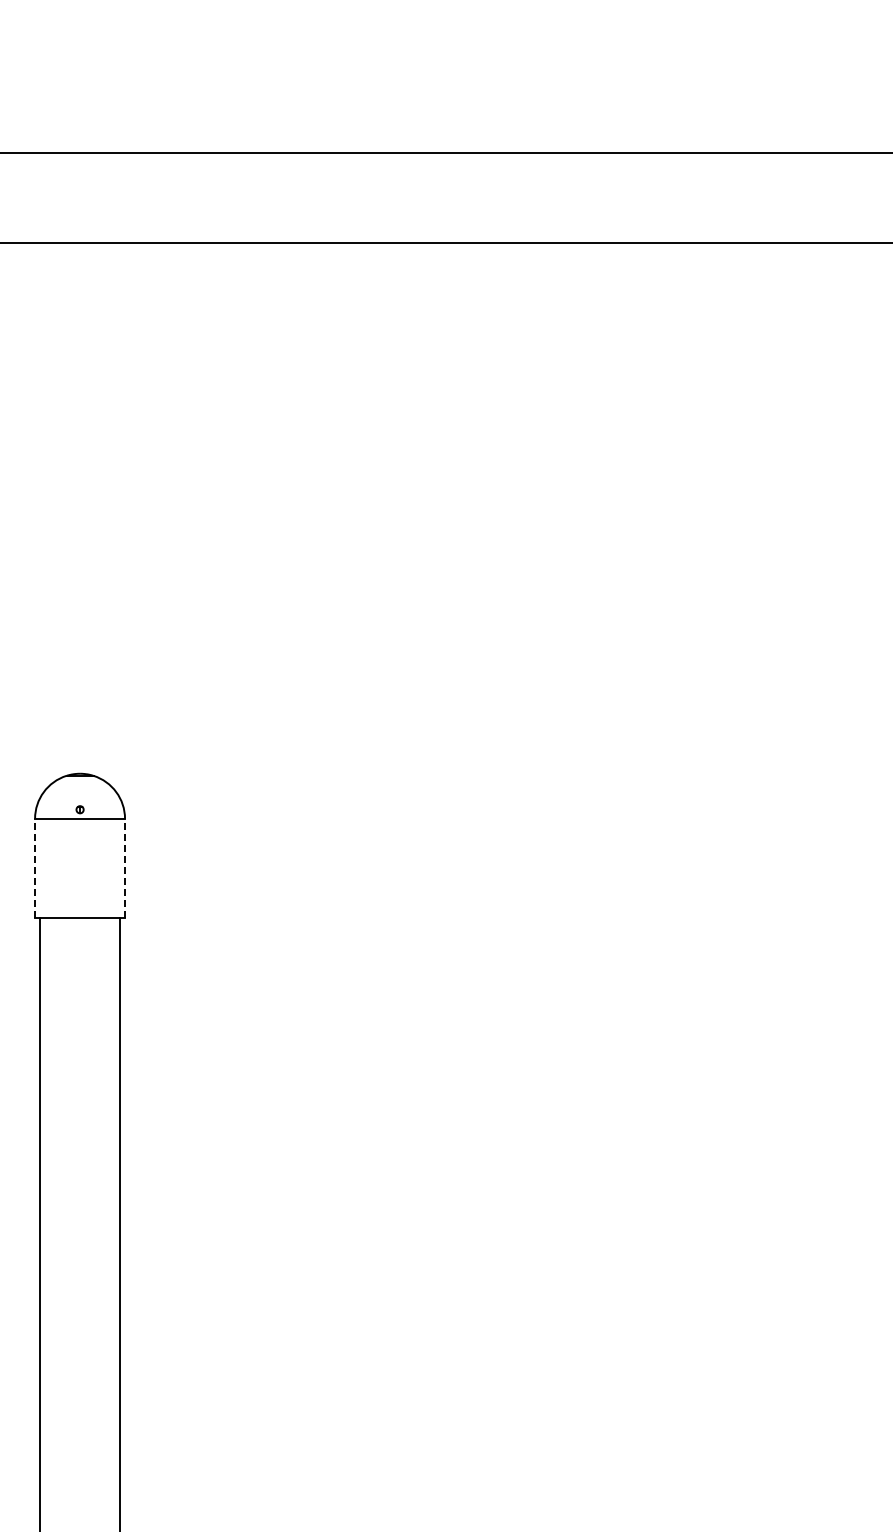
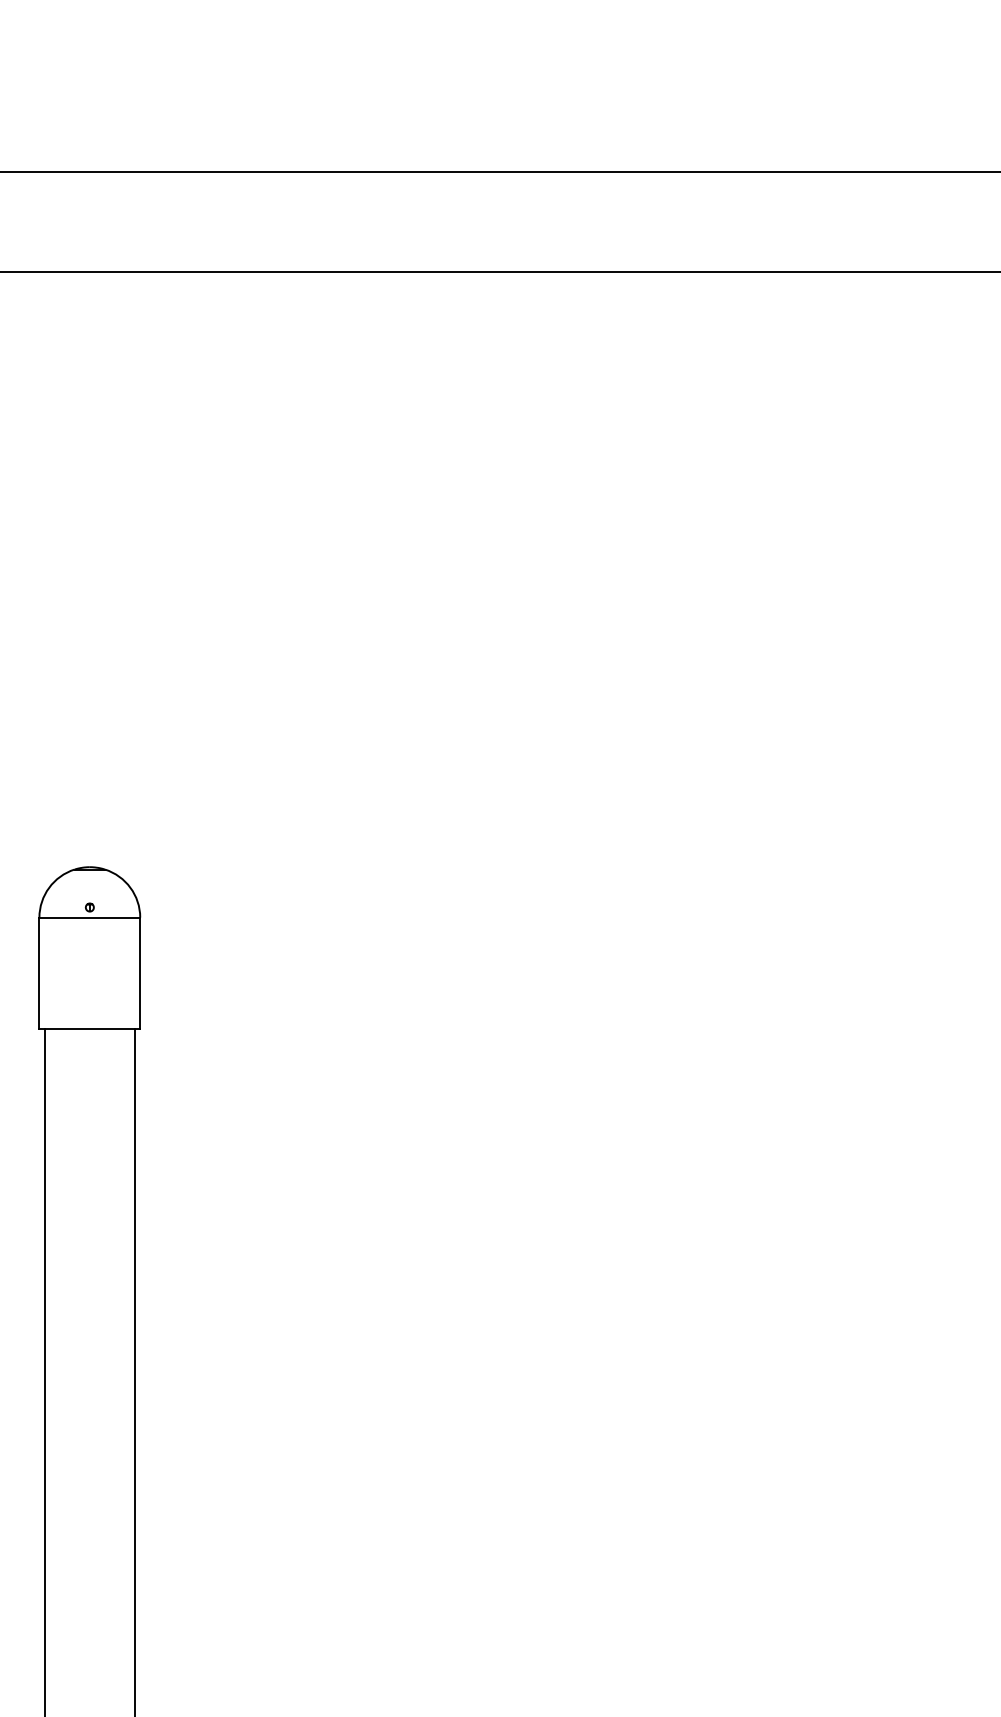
line: (35, 867) -> (39, 972), dashed -> solid
line: (125, 867) -> (140, 972), dashed -> solid

